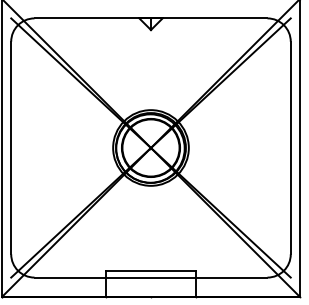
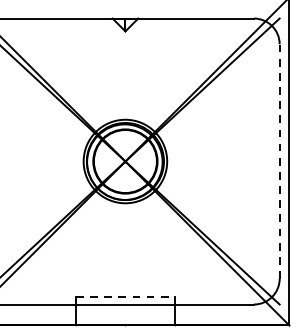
line: (290, 147) -> (279, 160), solid -> dashed
line: (151, 271) -> (125, 297), solid -> dashed

